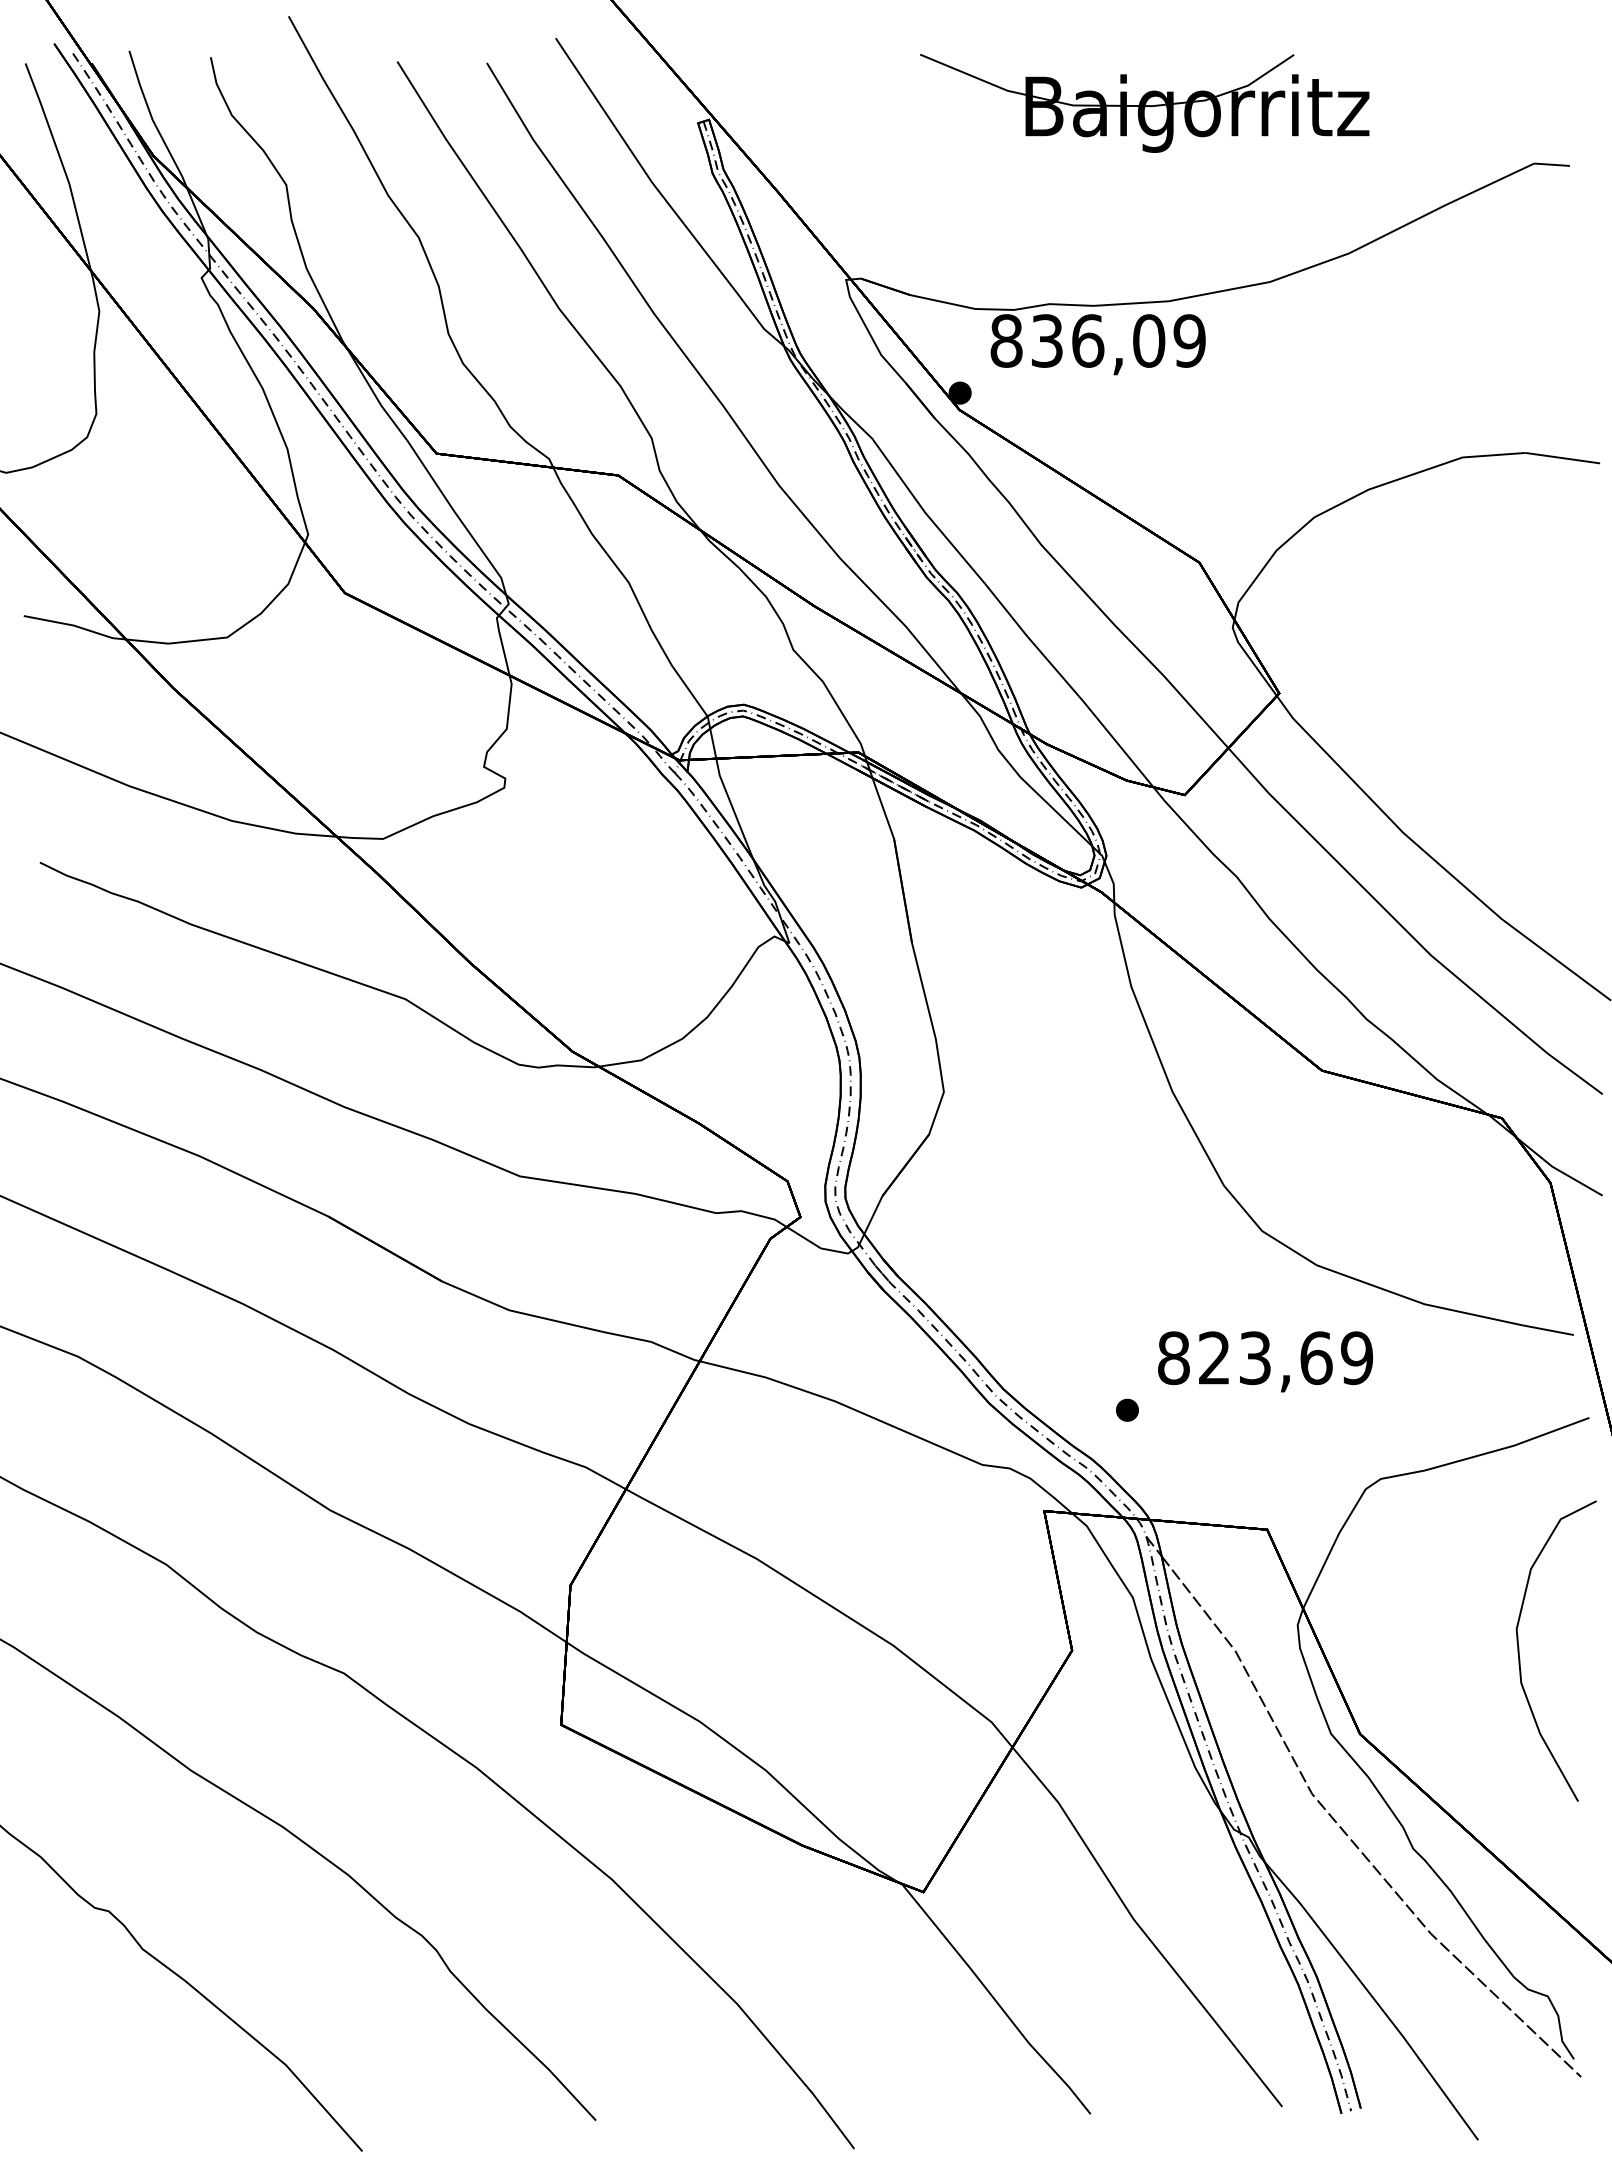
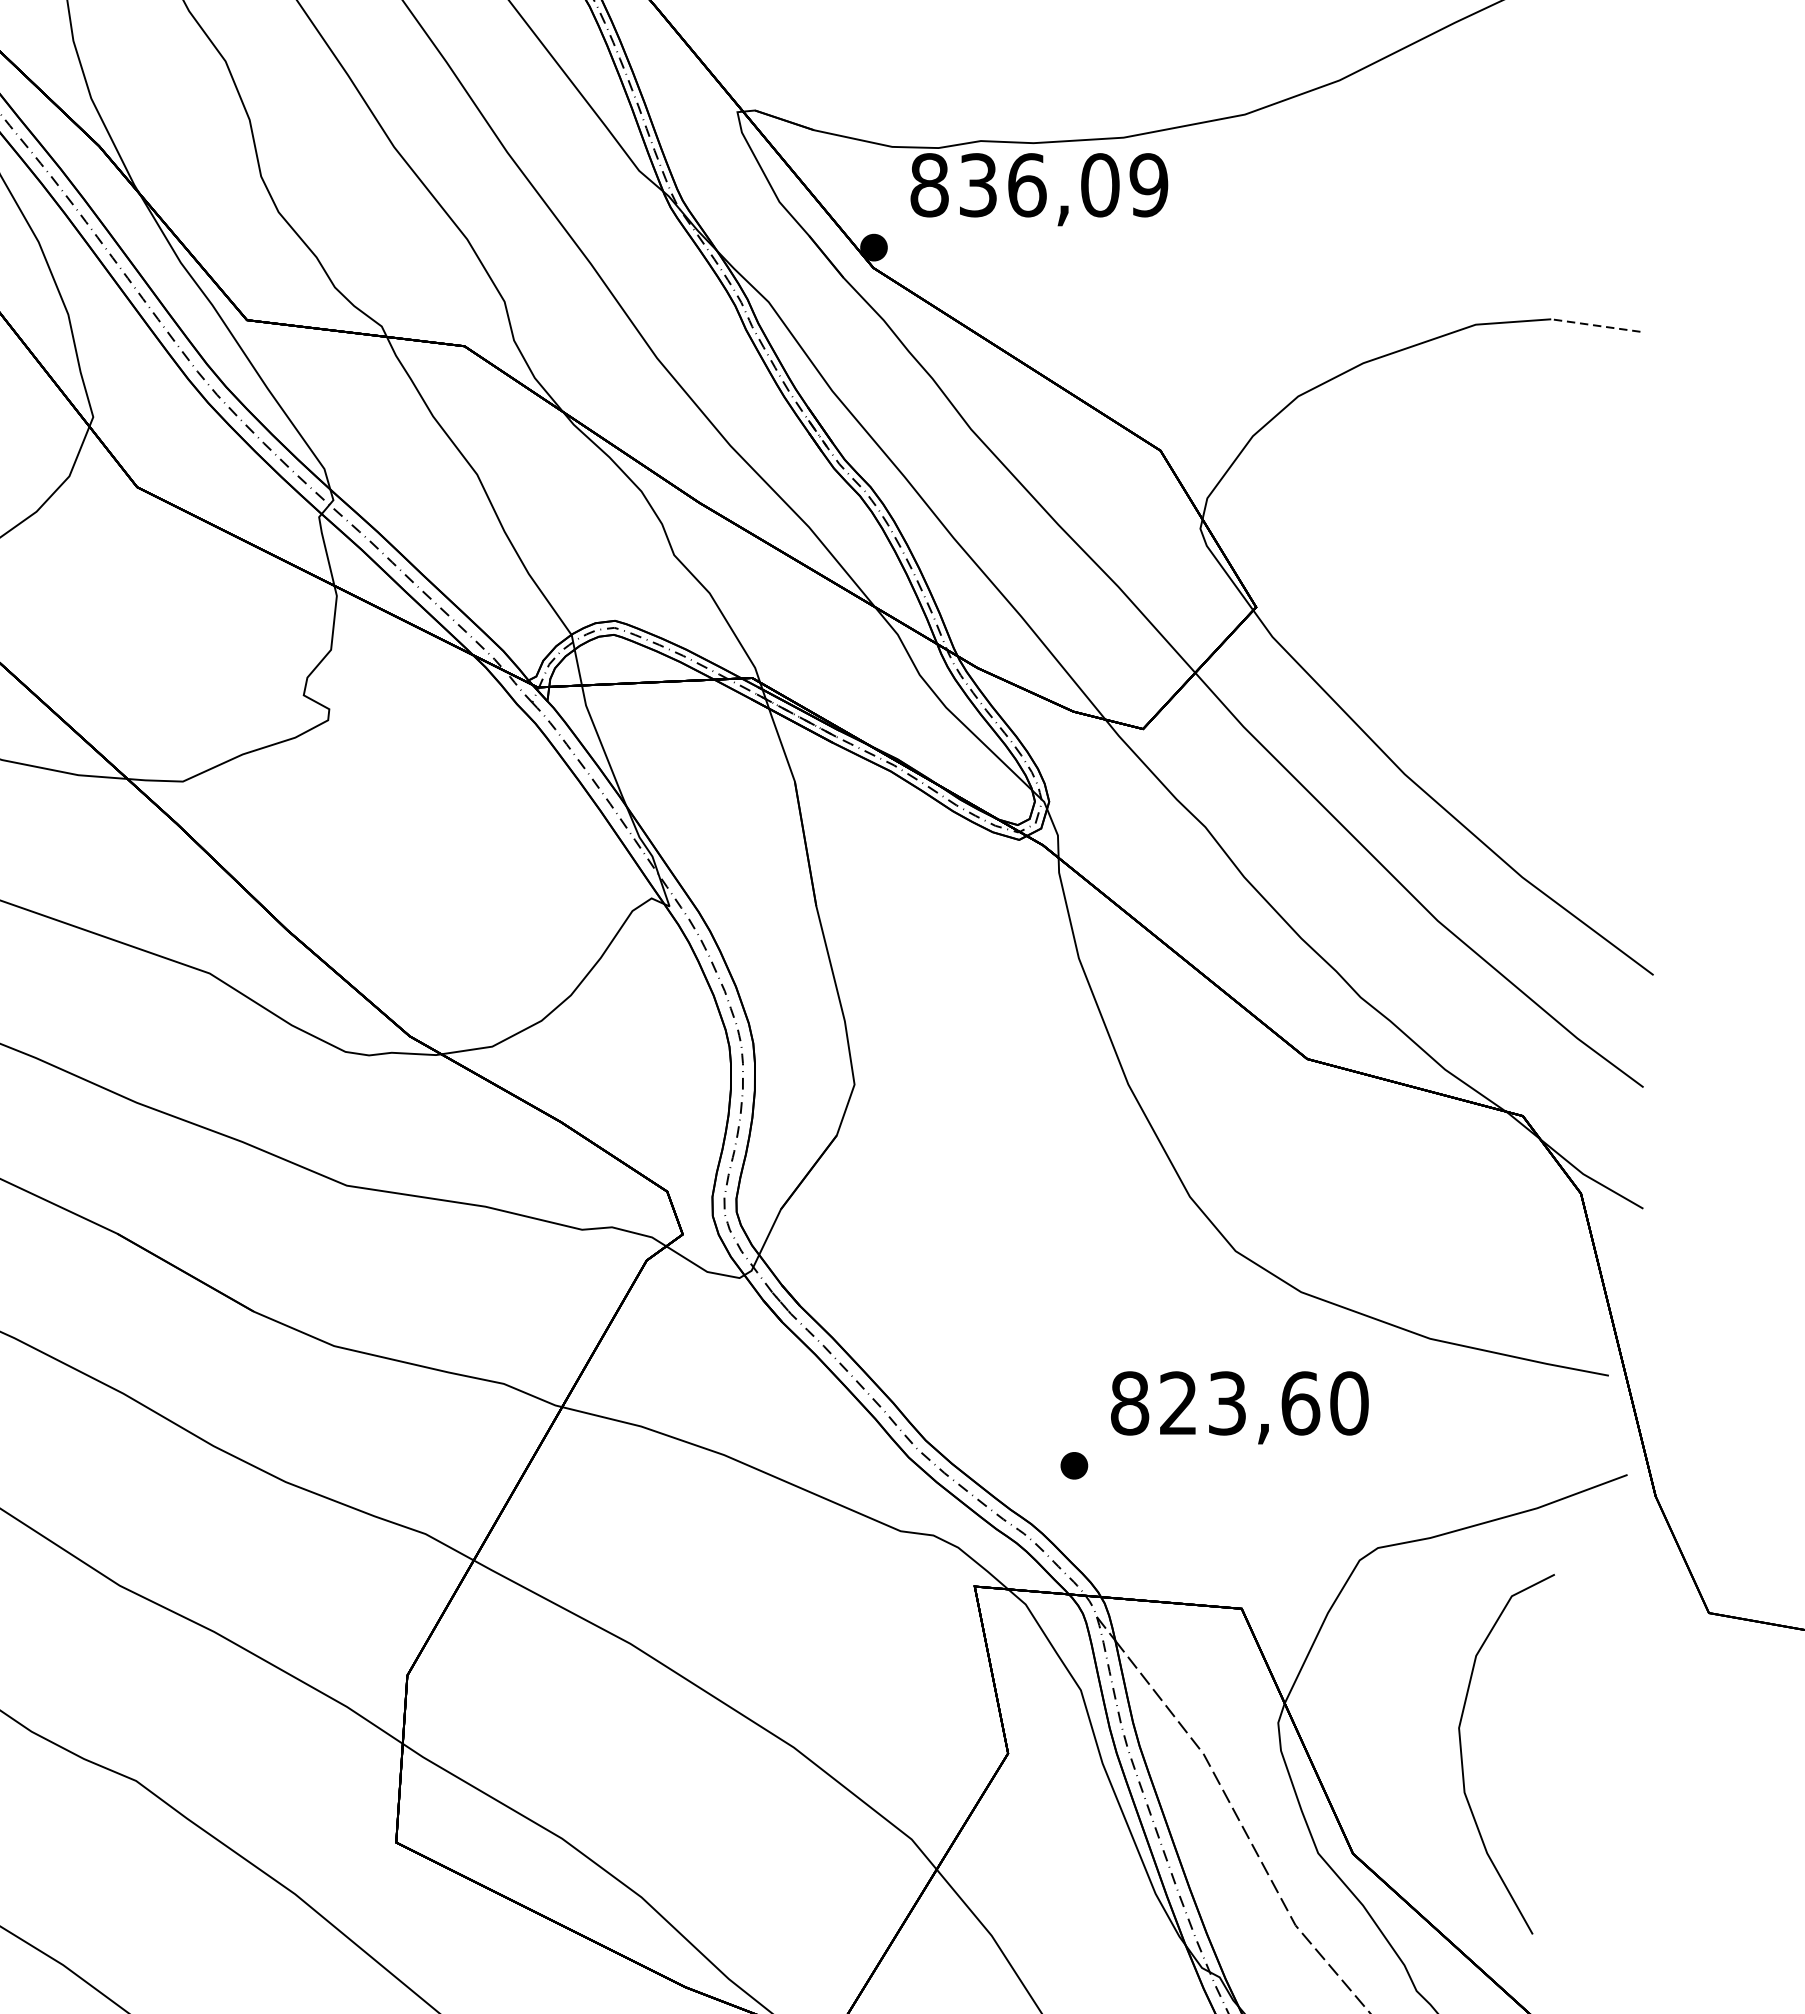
line: (1562, 458) -> (1595, 325), solid -> dashed
text: (1357, 1358) -> (1349, 1403), 823,69 -> 823,60
curve: (1520, 1658) -> (1463, 1763), moved

